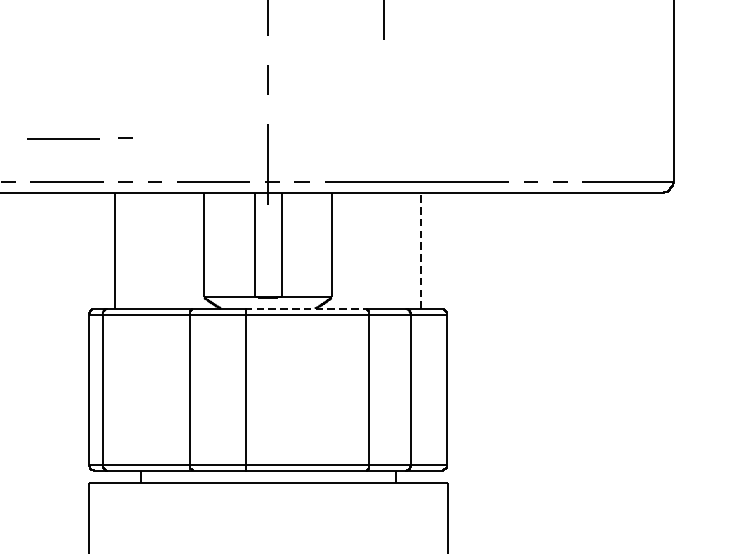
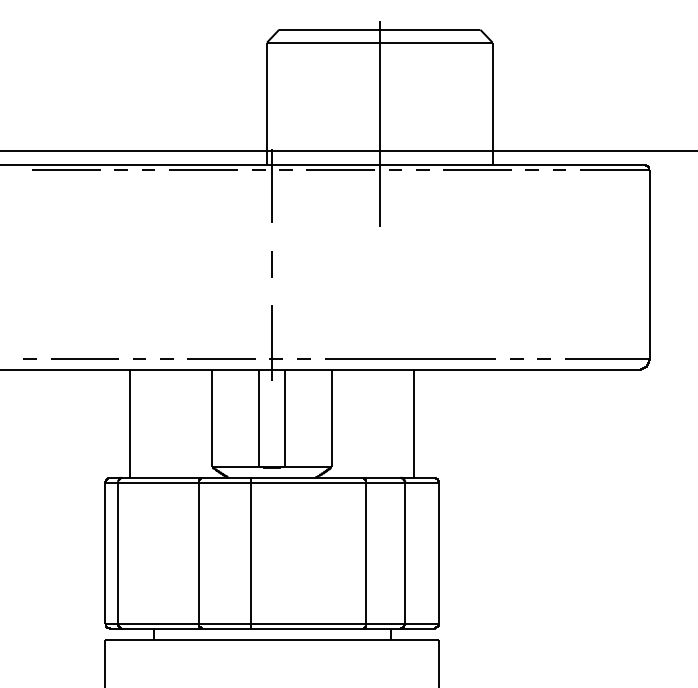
line: (125, 136) -> (139, 317), removed
line: (63, 137) -> (81, 318), removed
line: (420, 250) -> (414, 423), dashed -> solid
line: (305, 308) -> (306, 477), dashed -> solid

